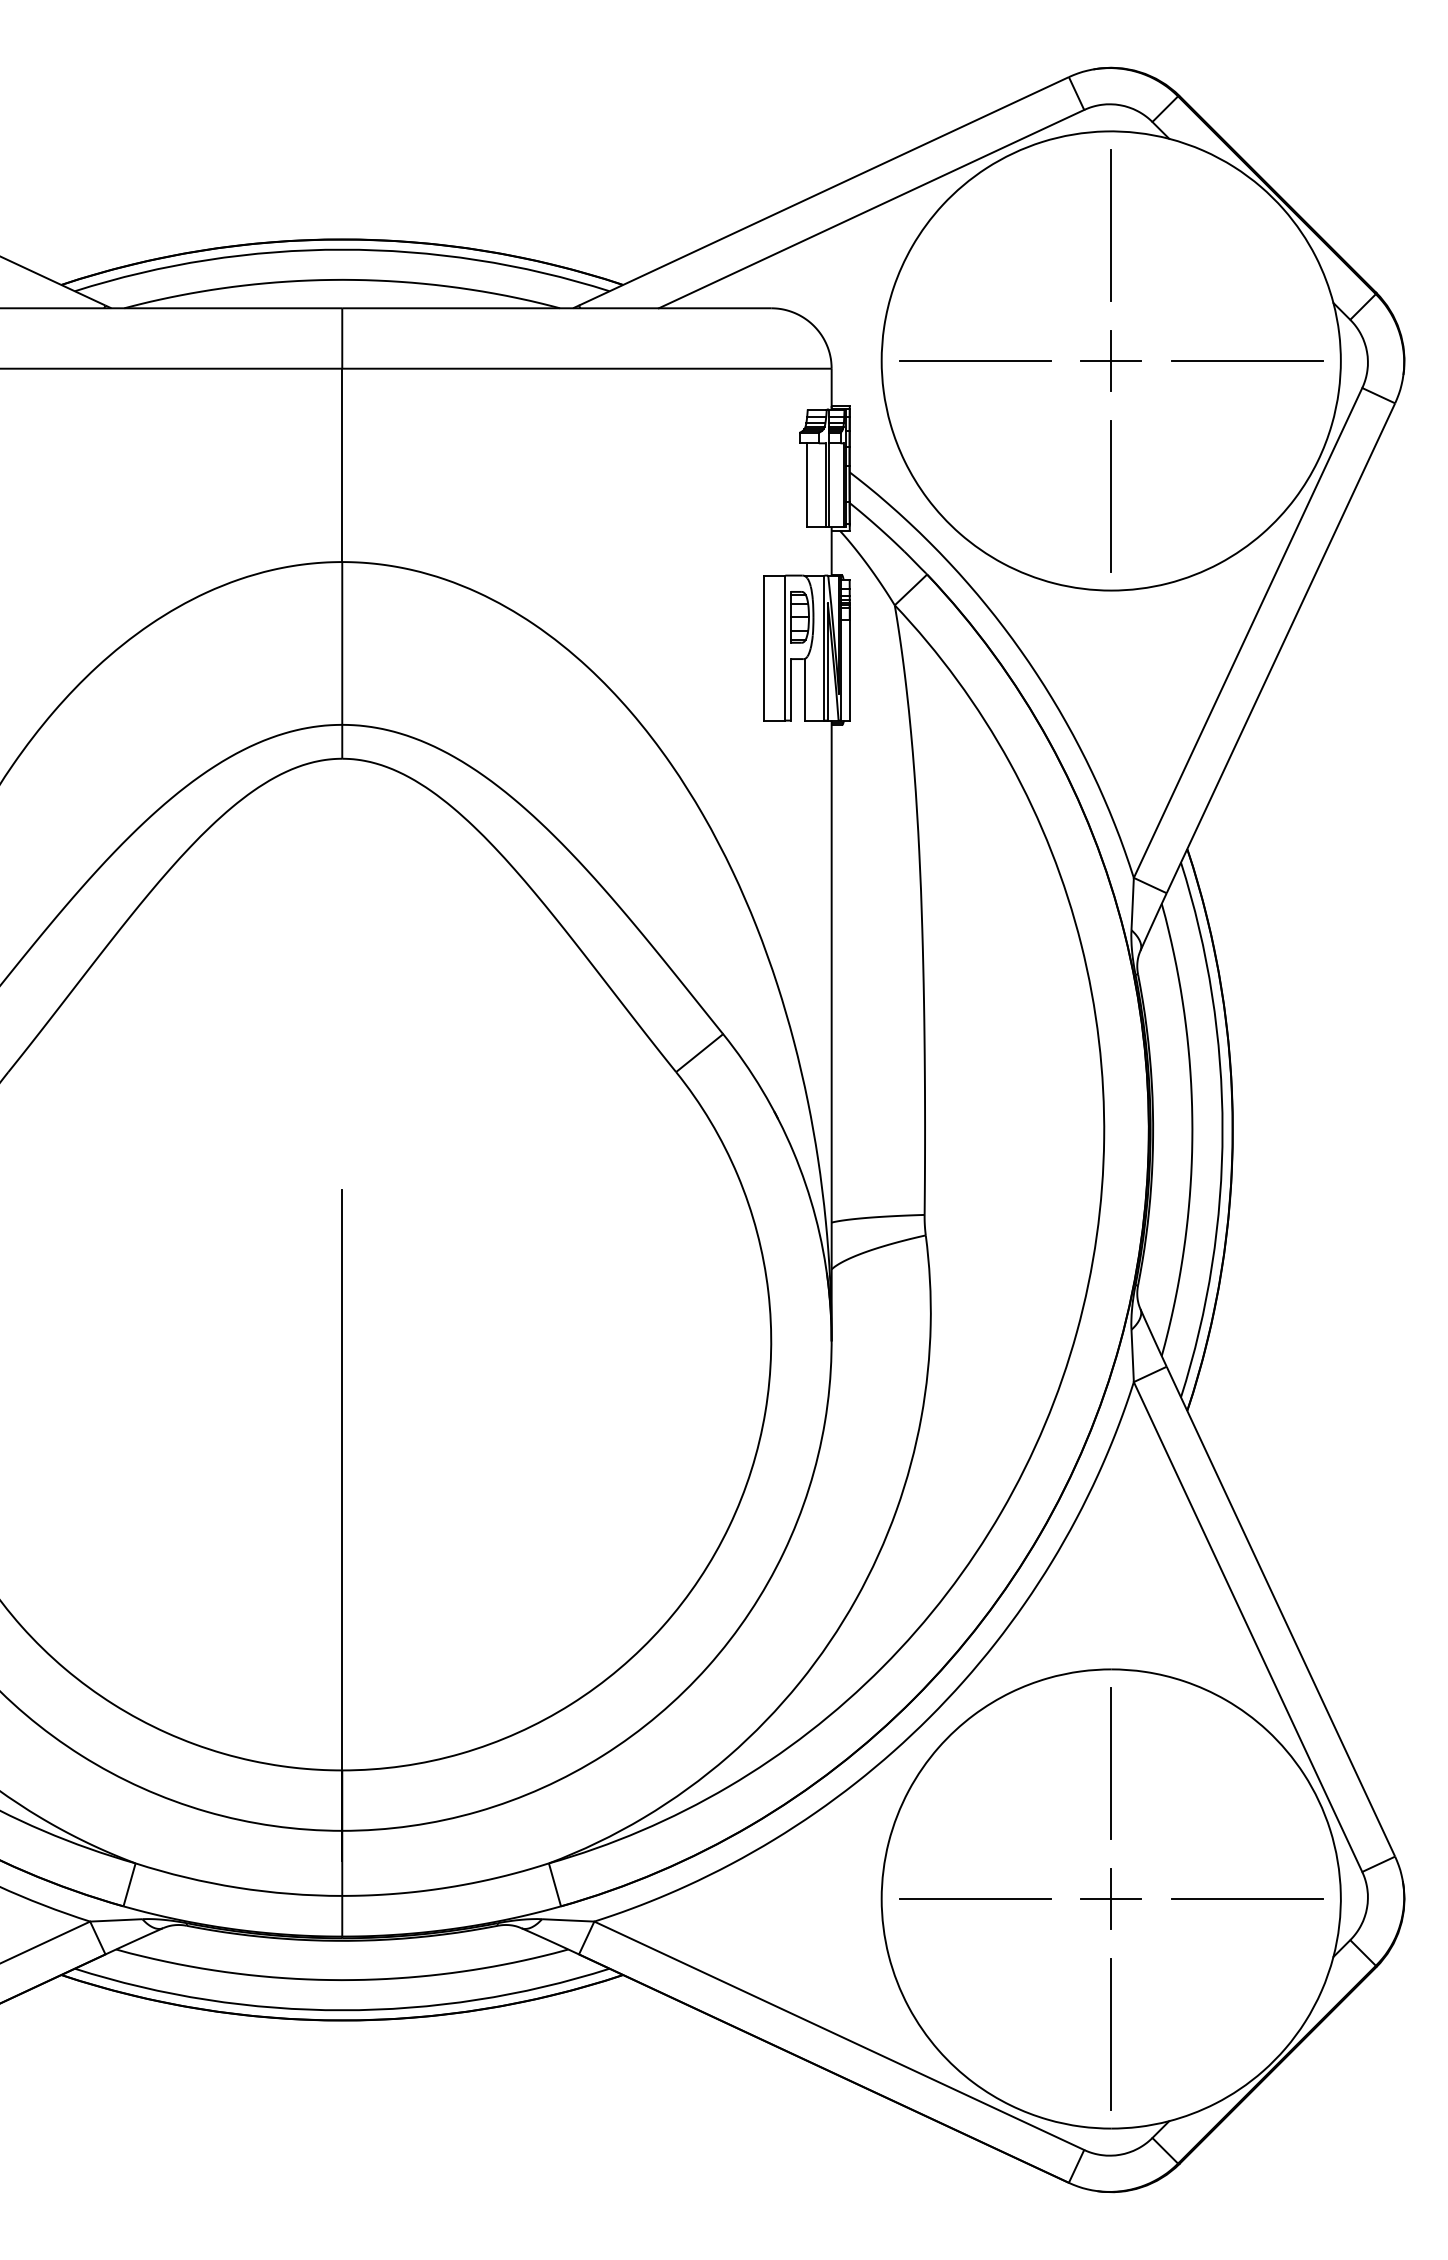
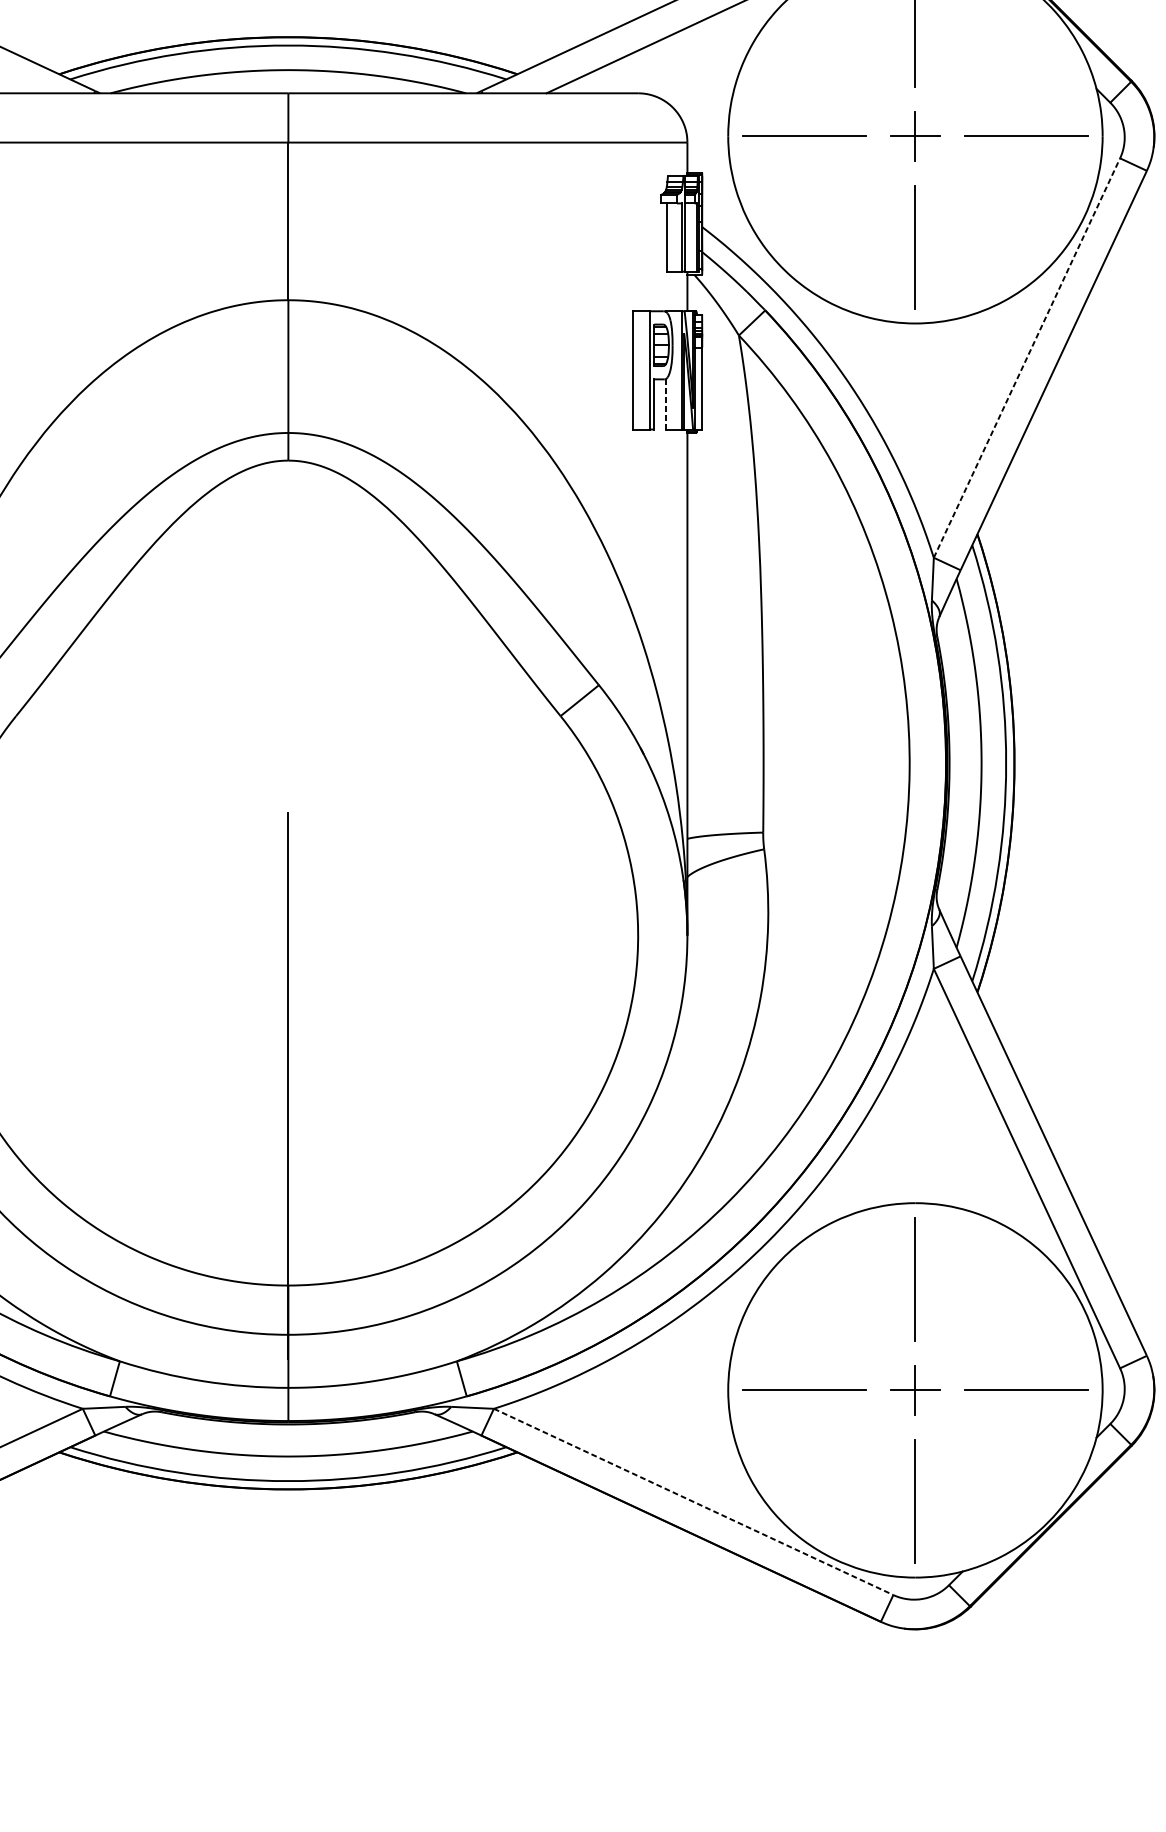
line: (1248, 632) -> (1027, 357), solid -> dashed
line: (805, 689) -> (666, 404), solid -> dashed
line: (839, 2036) -> (693, 1502), solid -> dashed

